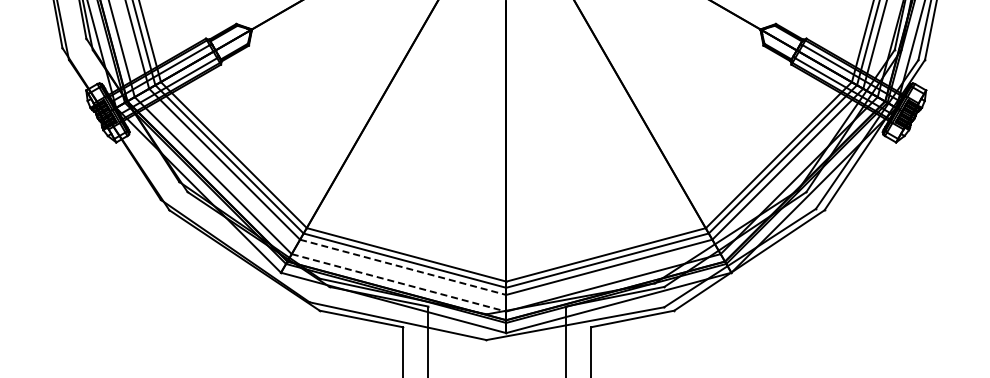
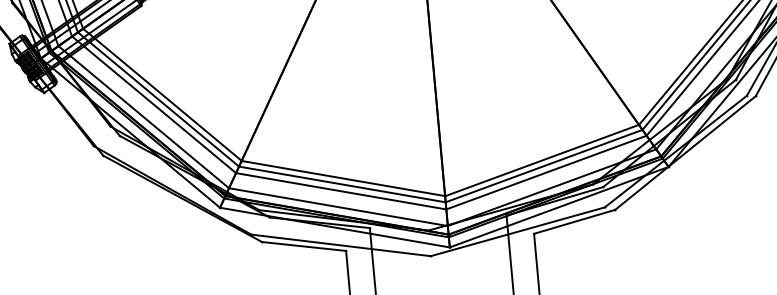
line: (403, 267) -> (341, 191), dashed -> solid
line: (399, 283) -> (339, 207), dashed -> solid

